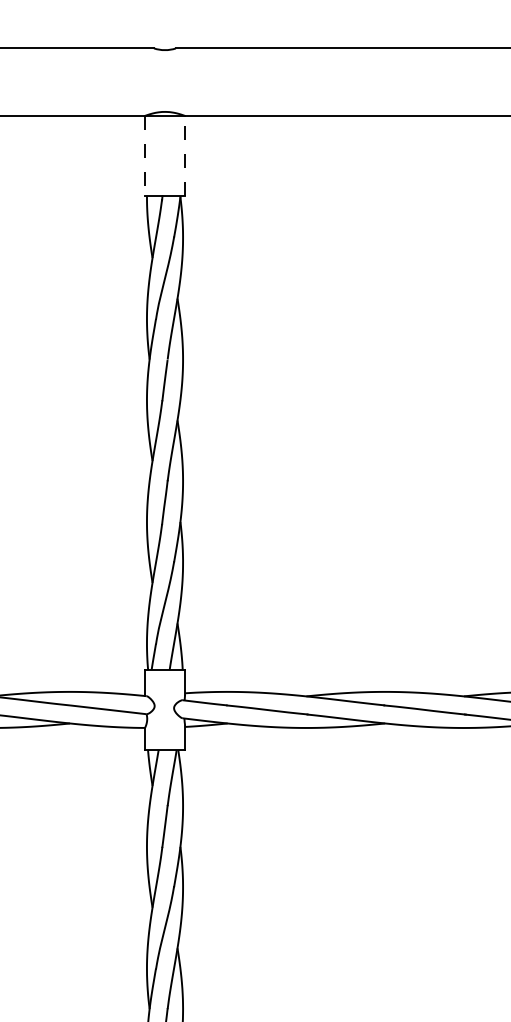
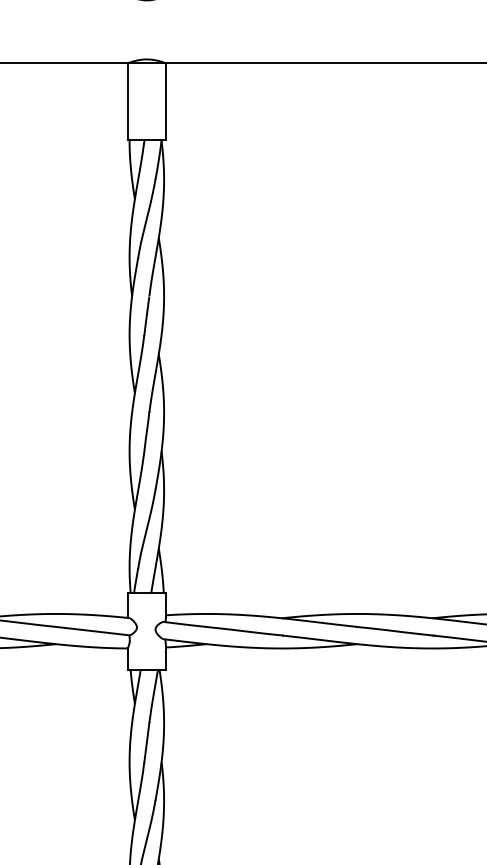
line: (185, 155) -> (166, 101), dashed -> solid
line: (144, 156) -> (127, 102), dashed -> solid

